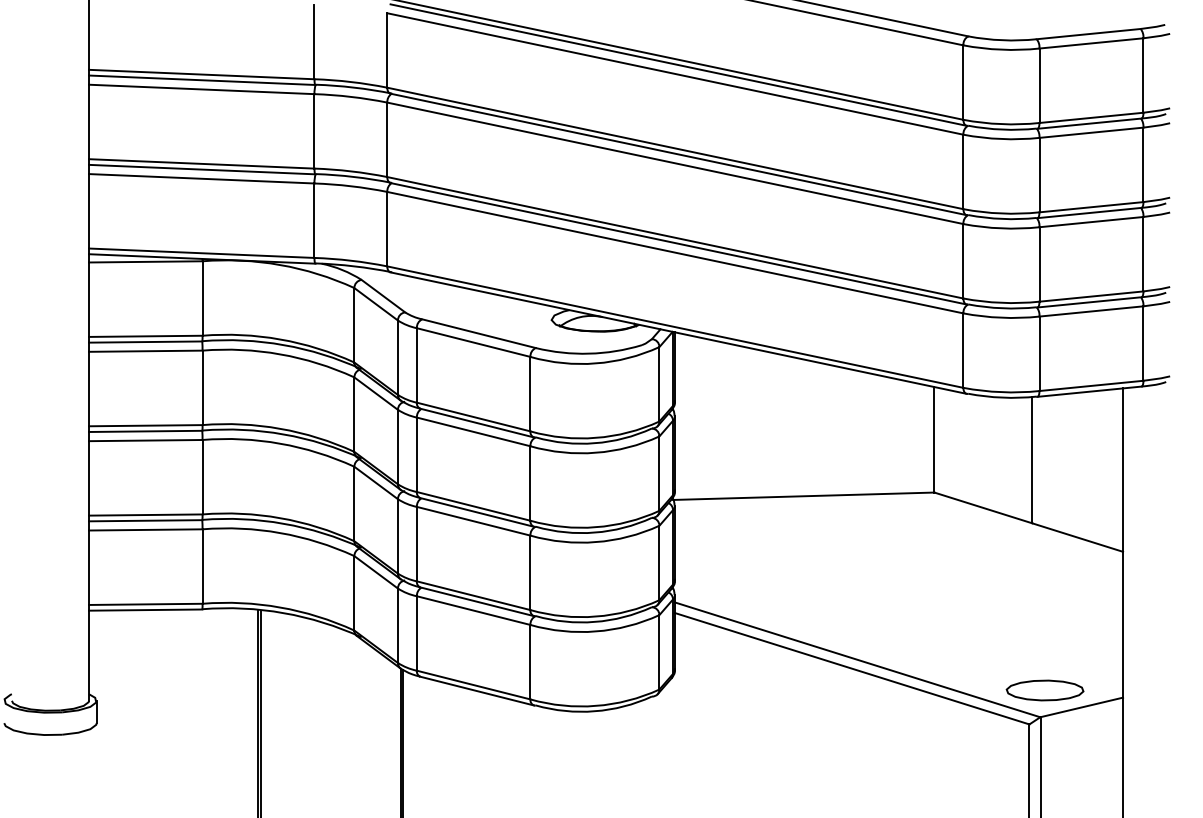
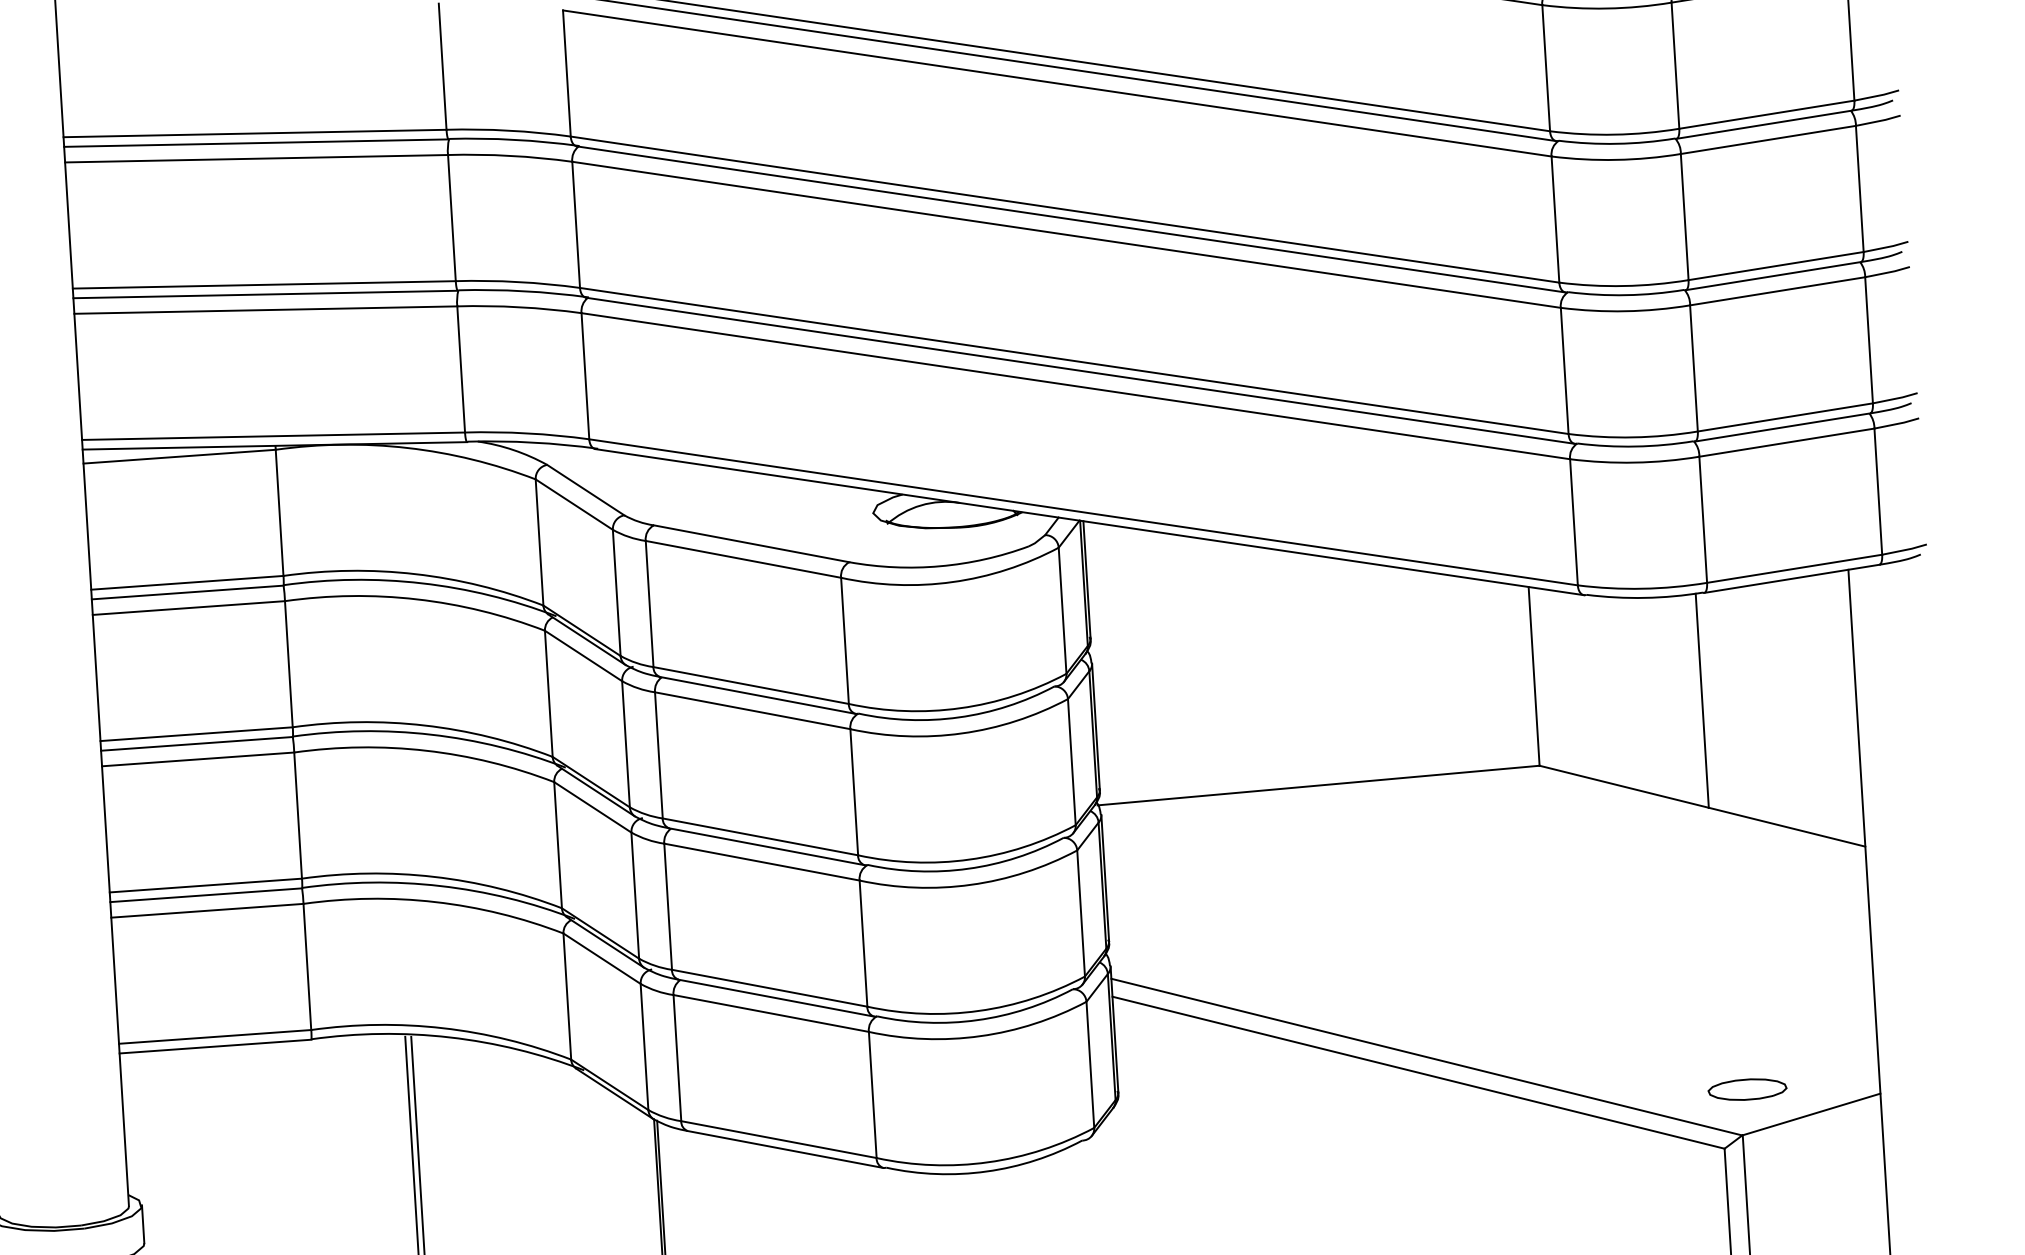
part: (1044, 690) -> (1746, 1089), size x0.6

